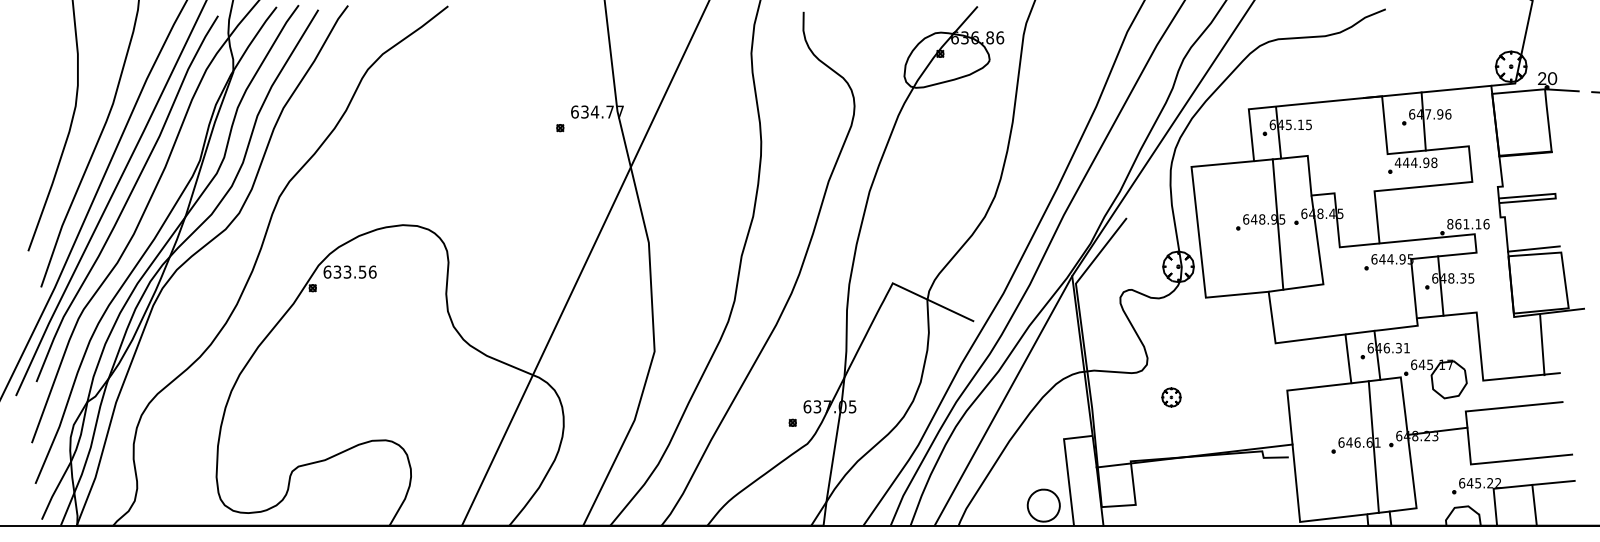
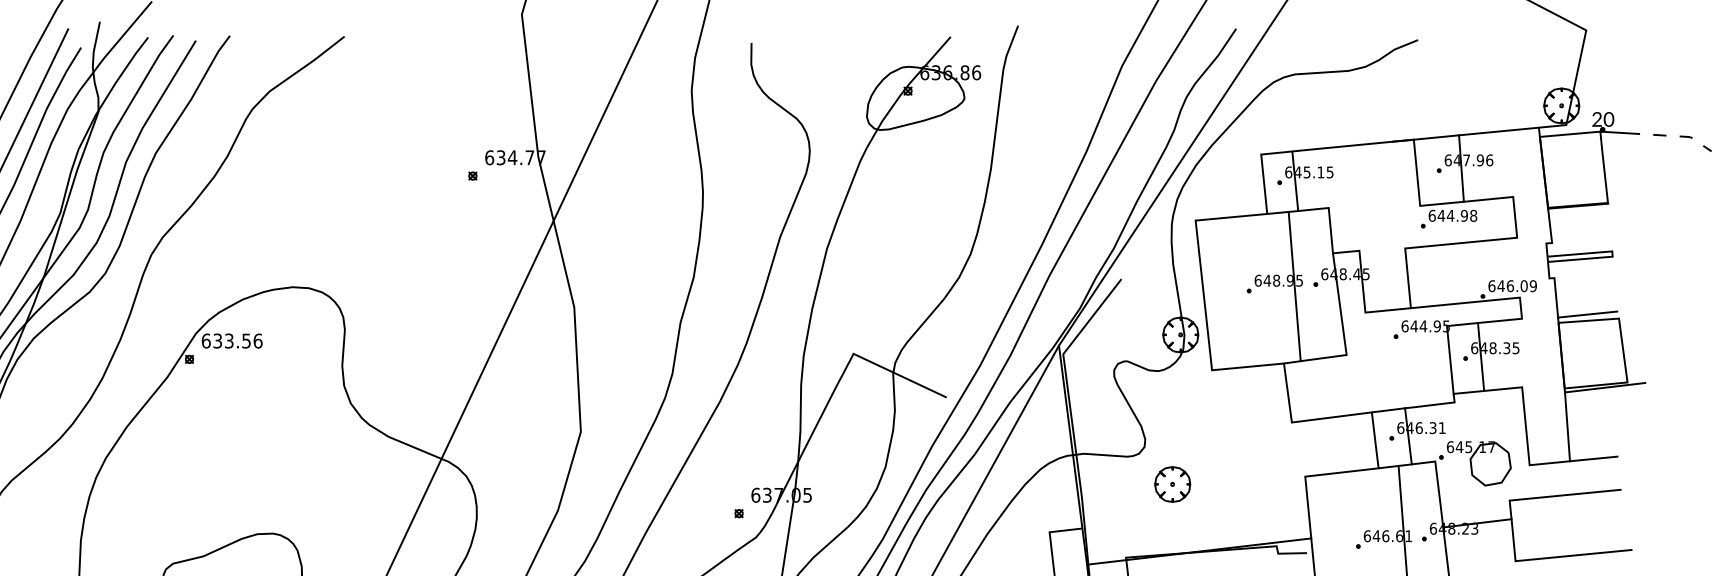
text: (1397, 162) -> (1431, 215), 444.98 -> 644.98
text: (1468, 224) -> (1512, 286), 861.16 -> 646.09
line: (1542, 345) -> (1567, 427), moved
part: (1171, 397) -> (1172, 484), size x1.67

